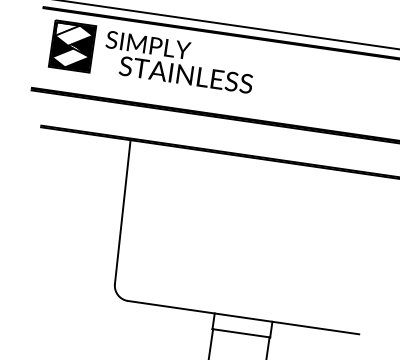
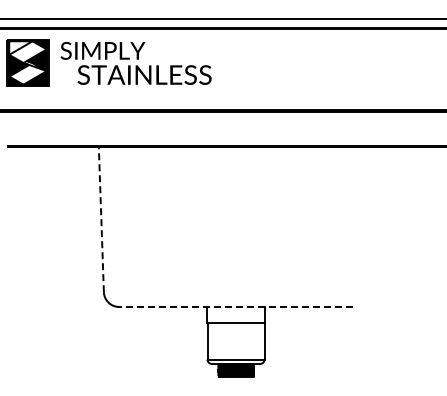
line: (122, 211) -> (101, 219), solid -> dashed
line: (244, 317) -> (236, 306), solid -> dashed

